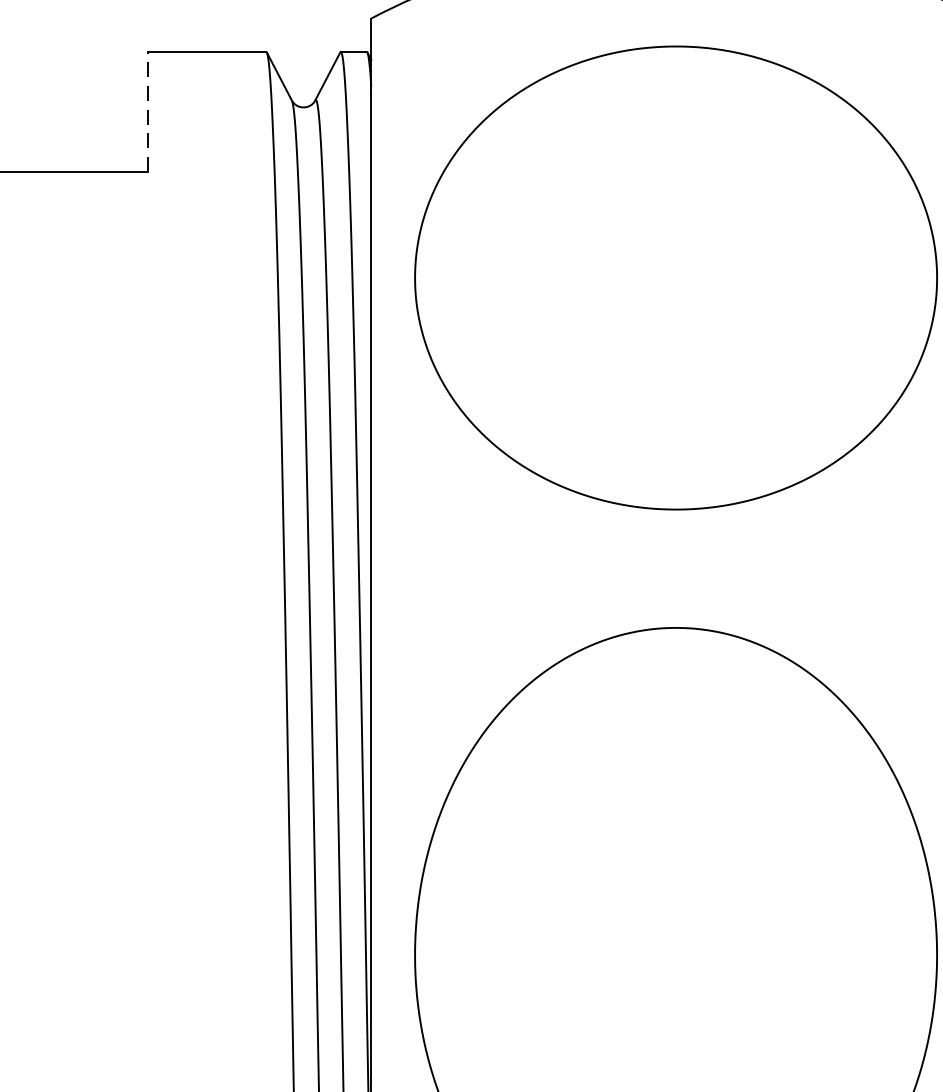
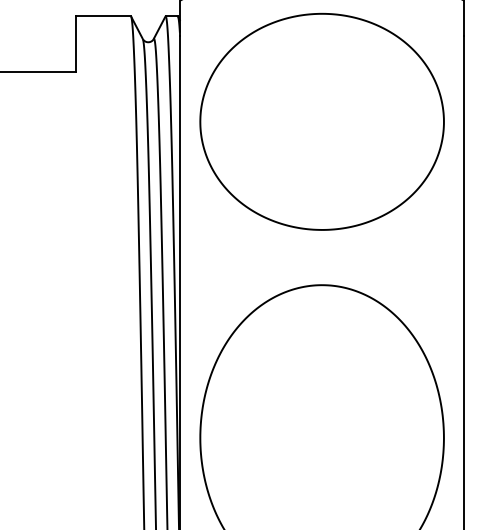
line: (147, 112) -> (75, 44), dashed -> solid

